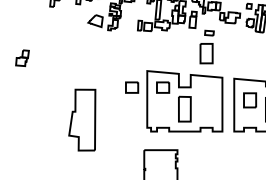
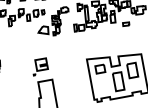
part: (206, 53) -> (132, 70), moved
part: (81, 69) -> (39, 67), added
part: (132, 87) -> (78, 73), removed

